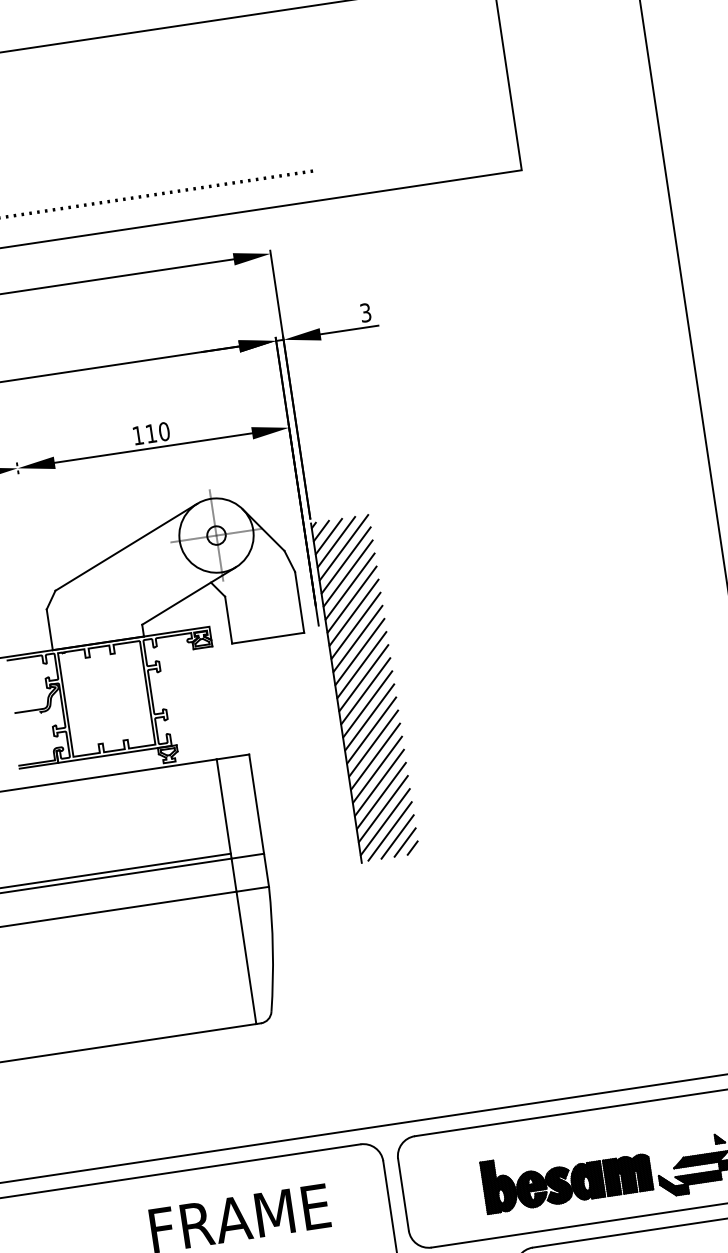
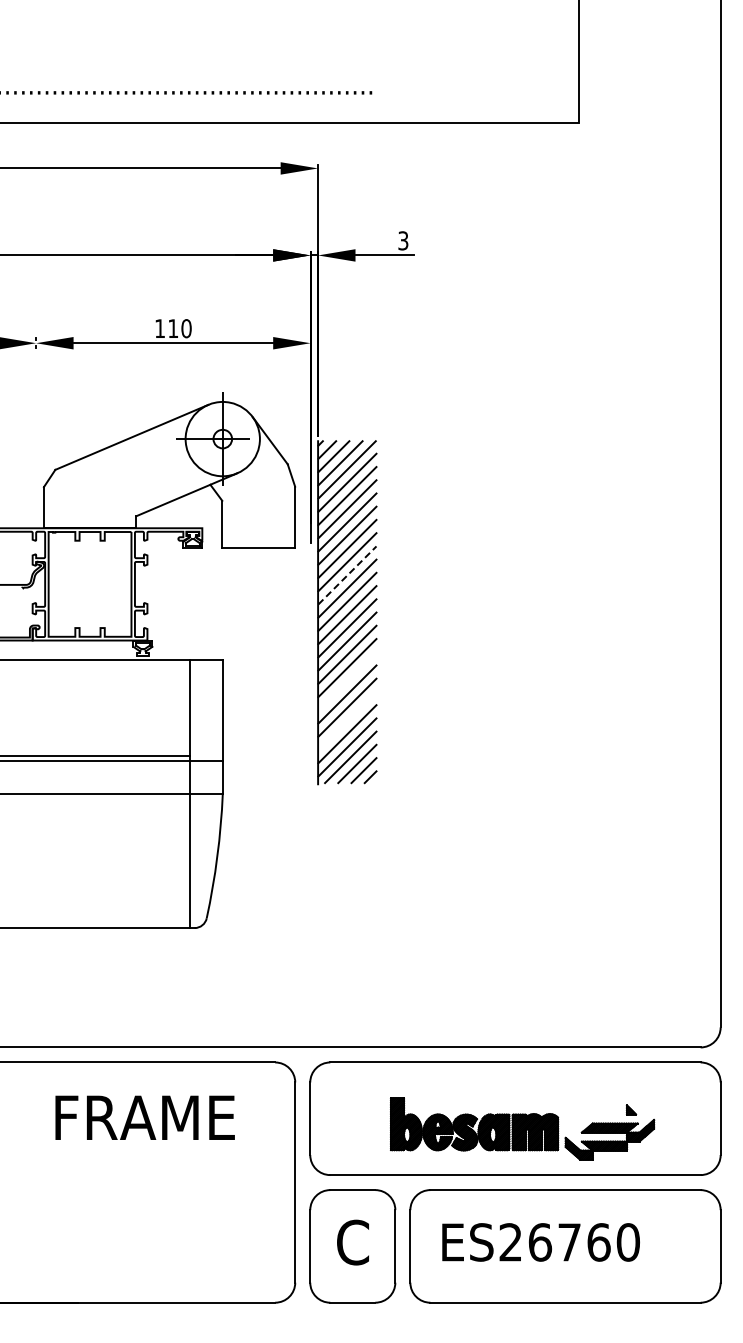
line: (360, 652) -> (347, 575), solid -> dashed
line: (375, 756) -> (347, 681), removed
line: (381, 795) -> (347, 720), removed

